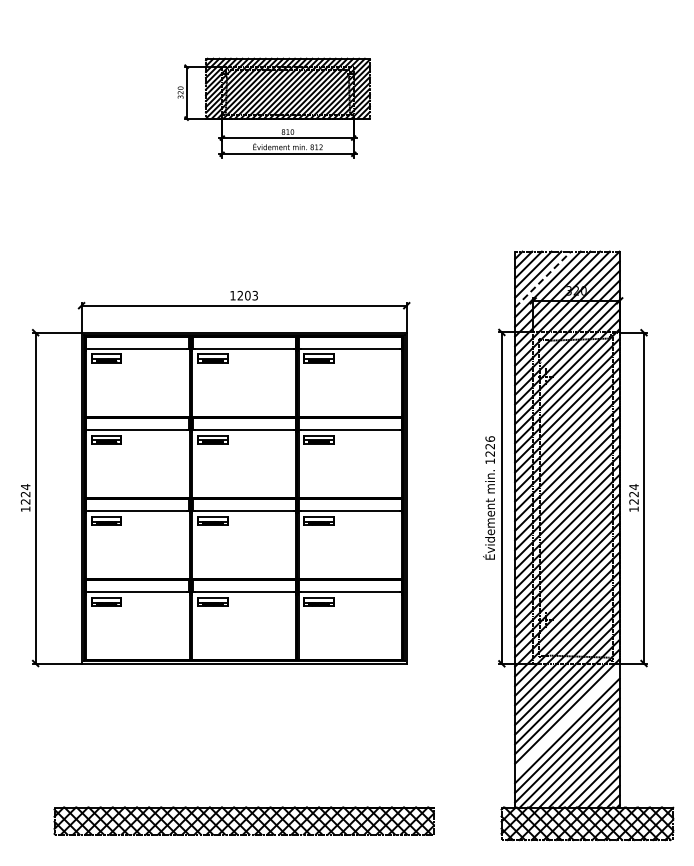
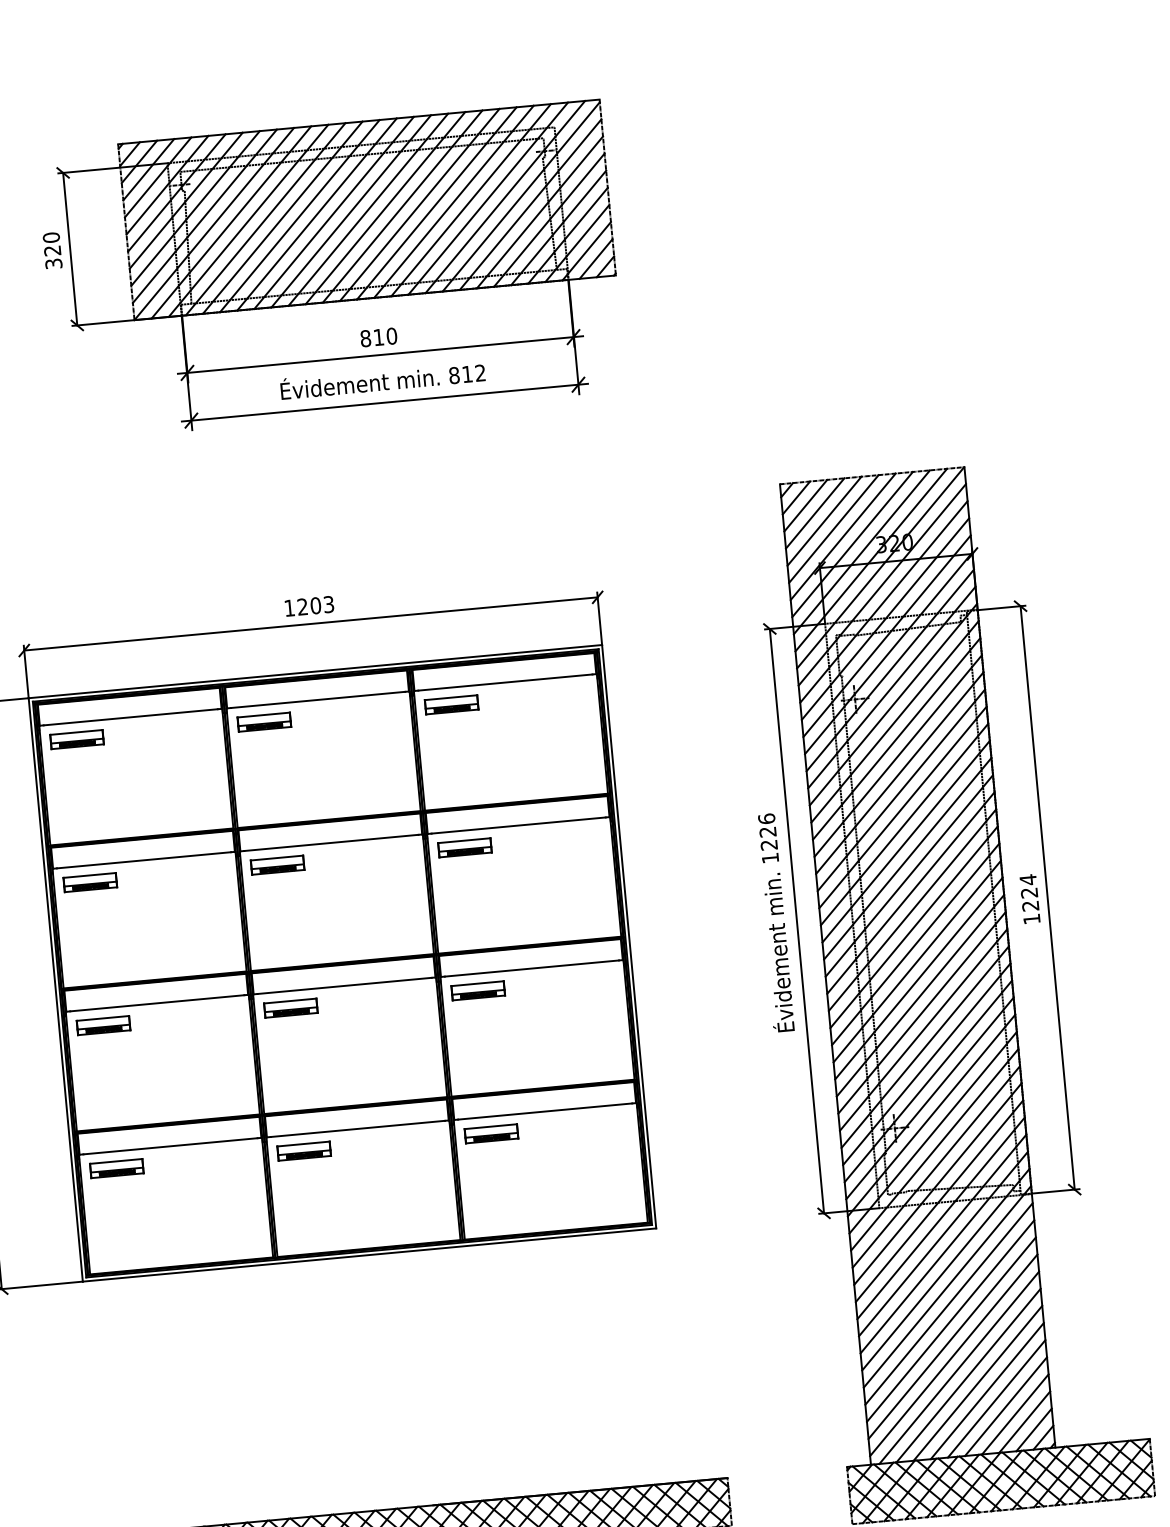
part: (273, 107) -> (330, 269), size x1.67
line: (543, 279) -> (834, 528), dashed -> solid
line: (567, 720) -> (949, 1302), added

